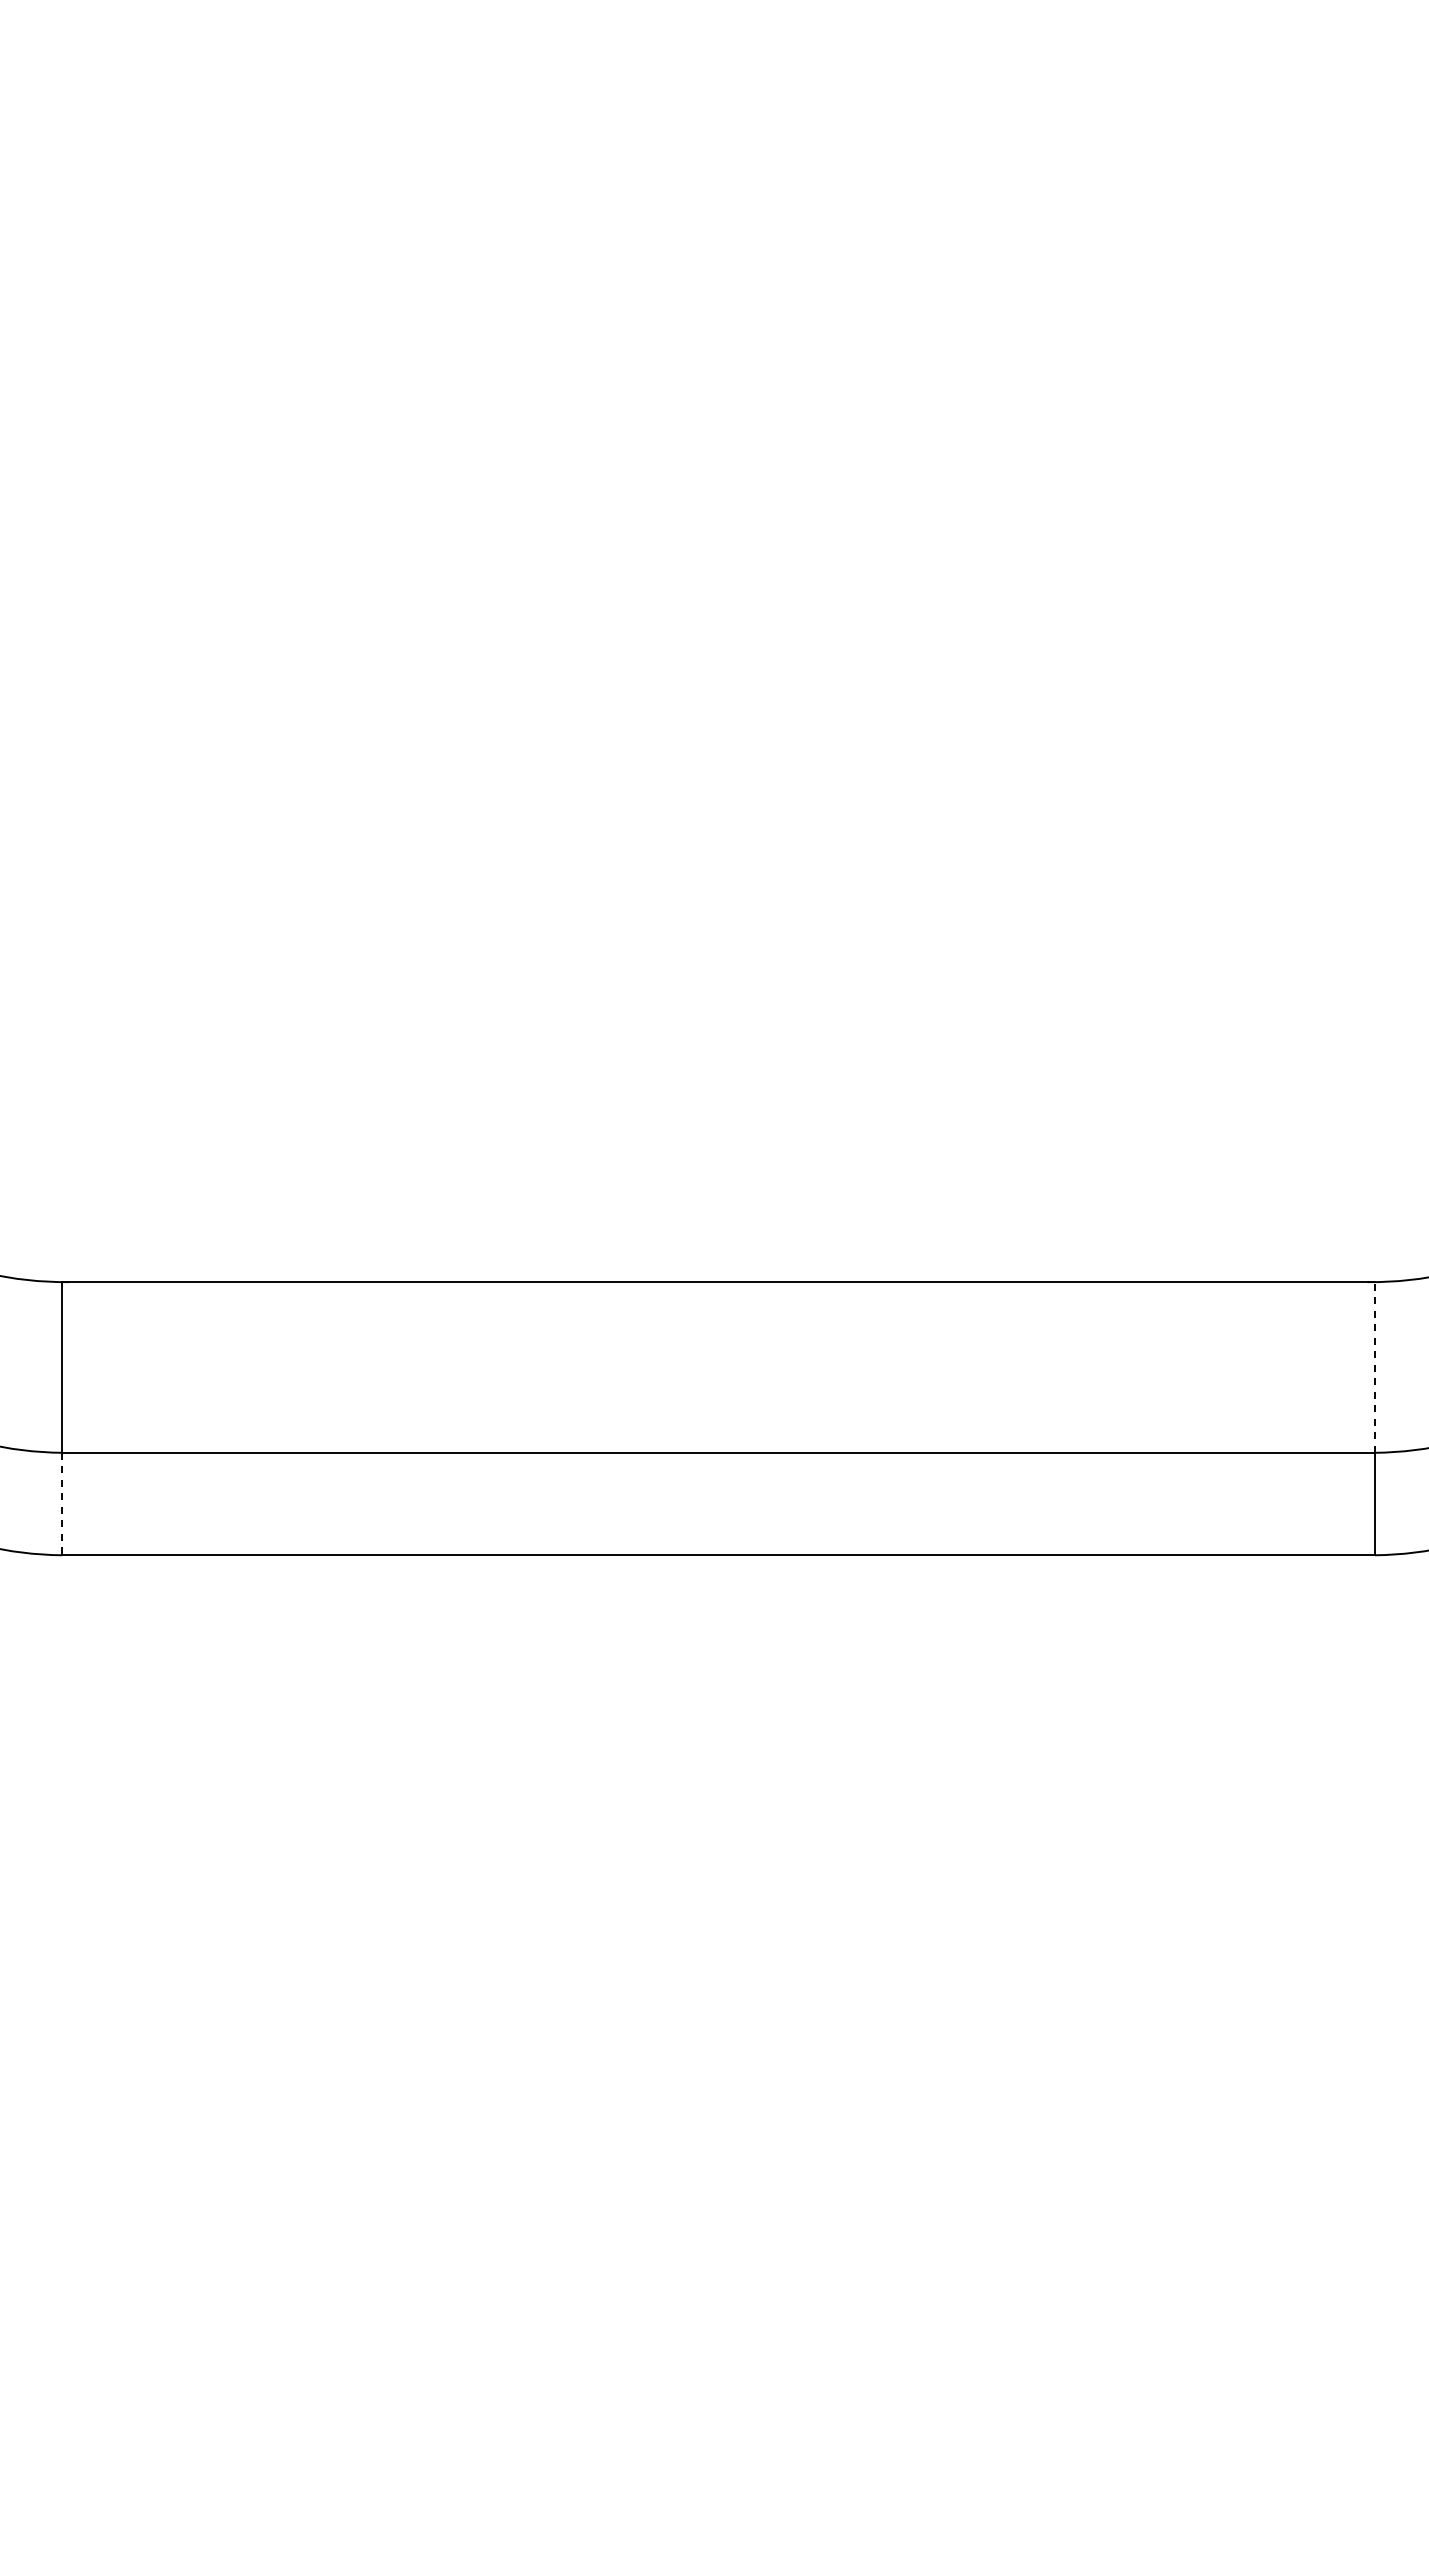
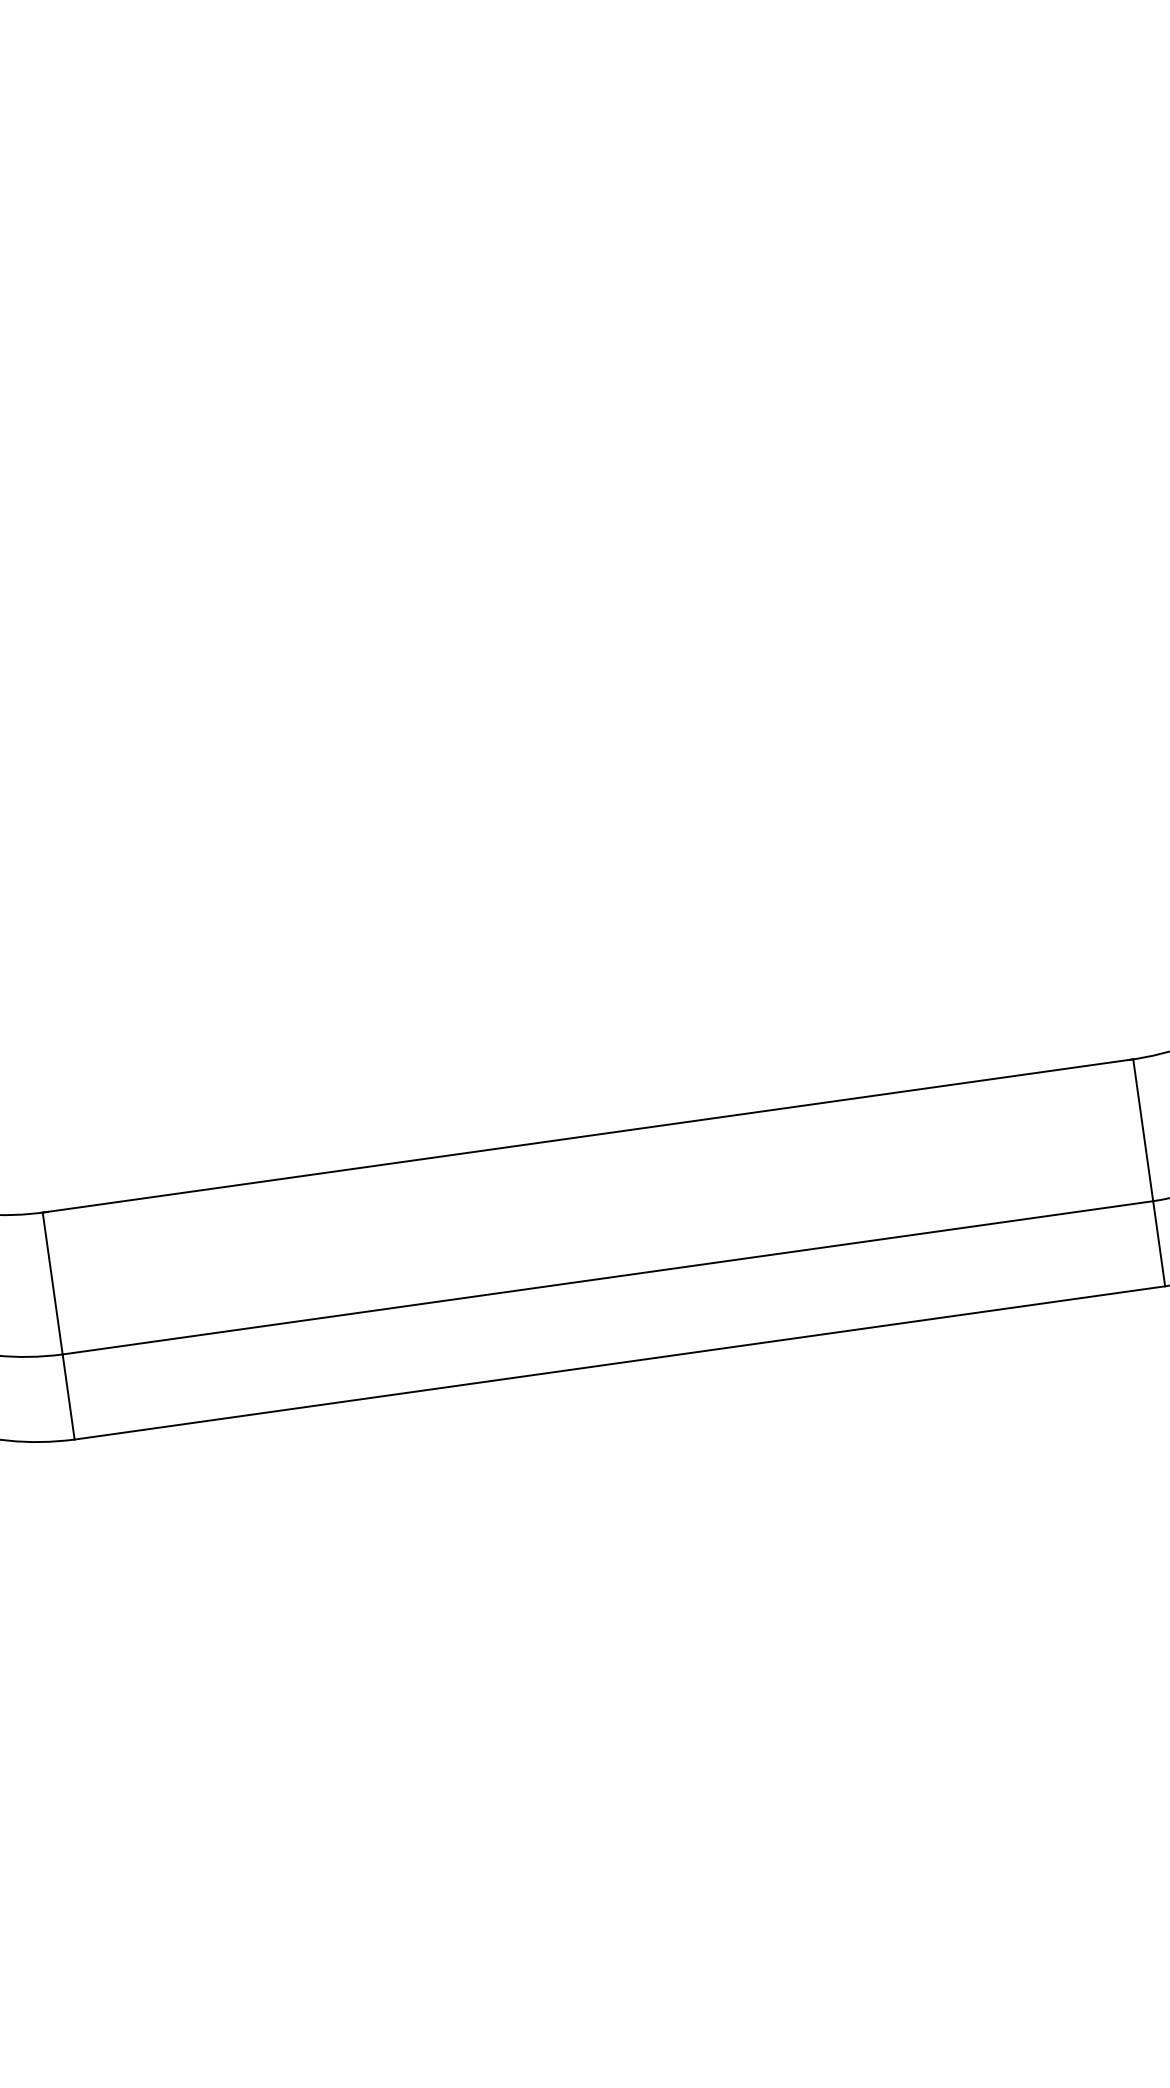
line: (1374, 1366) -> (1142, 1129), dashed -> solid
line: (62, 1504) -> (68, 1397), dashed -> solid

